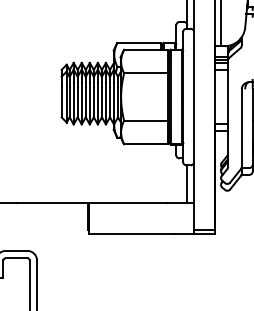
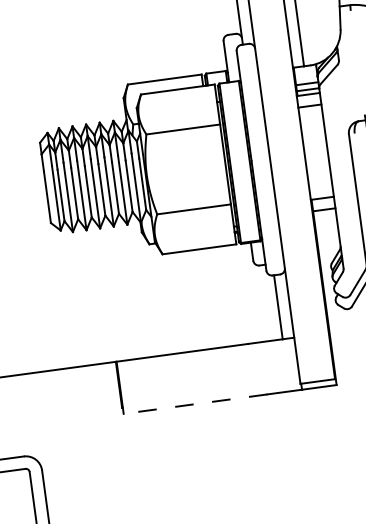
line: (131, 234) -> (195, 404), solid -> dashed

